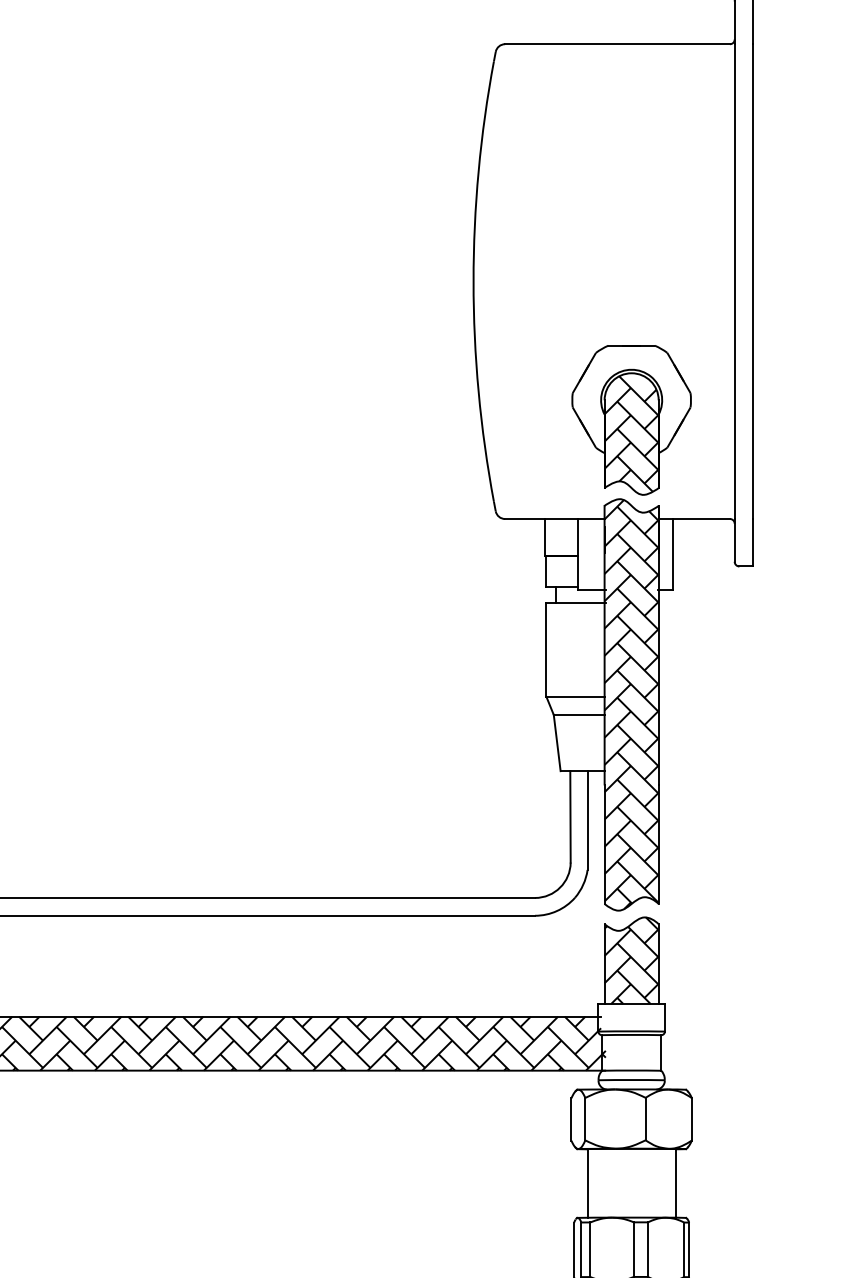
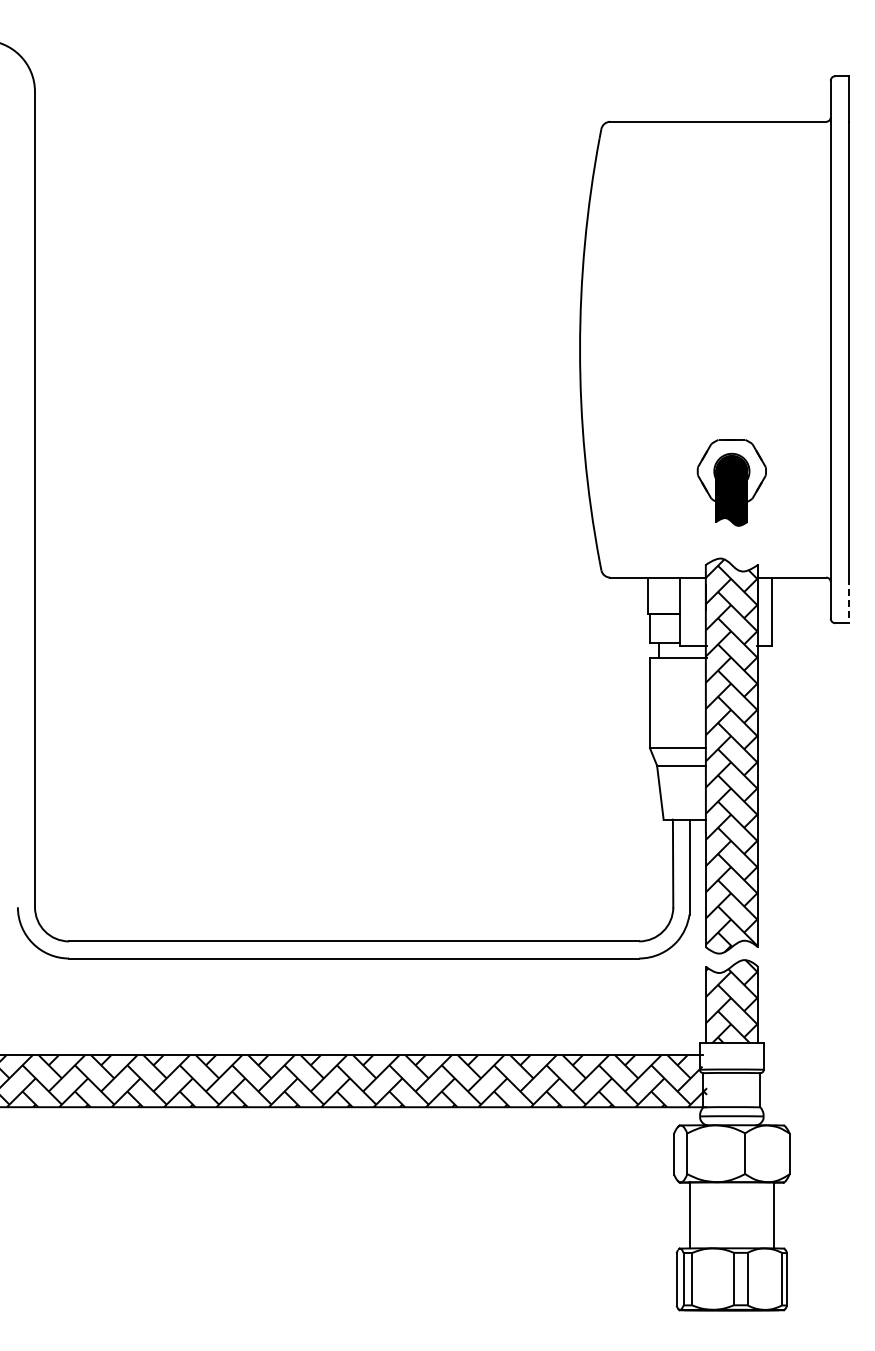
part: (631, 419) -> (731, 482), size x0.6
line: (753, 542) -> (848, 600), solid -> dashed

